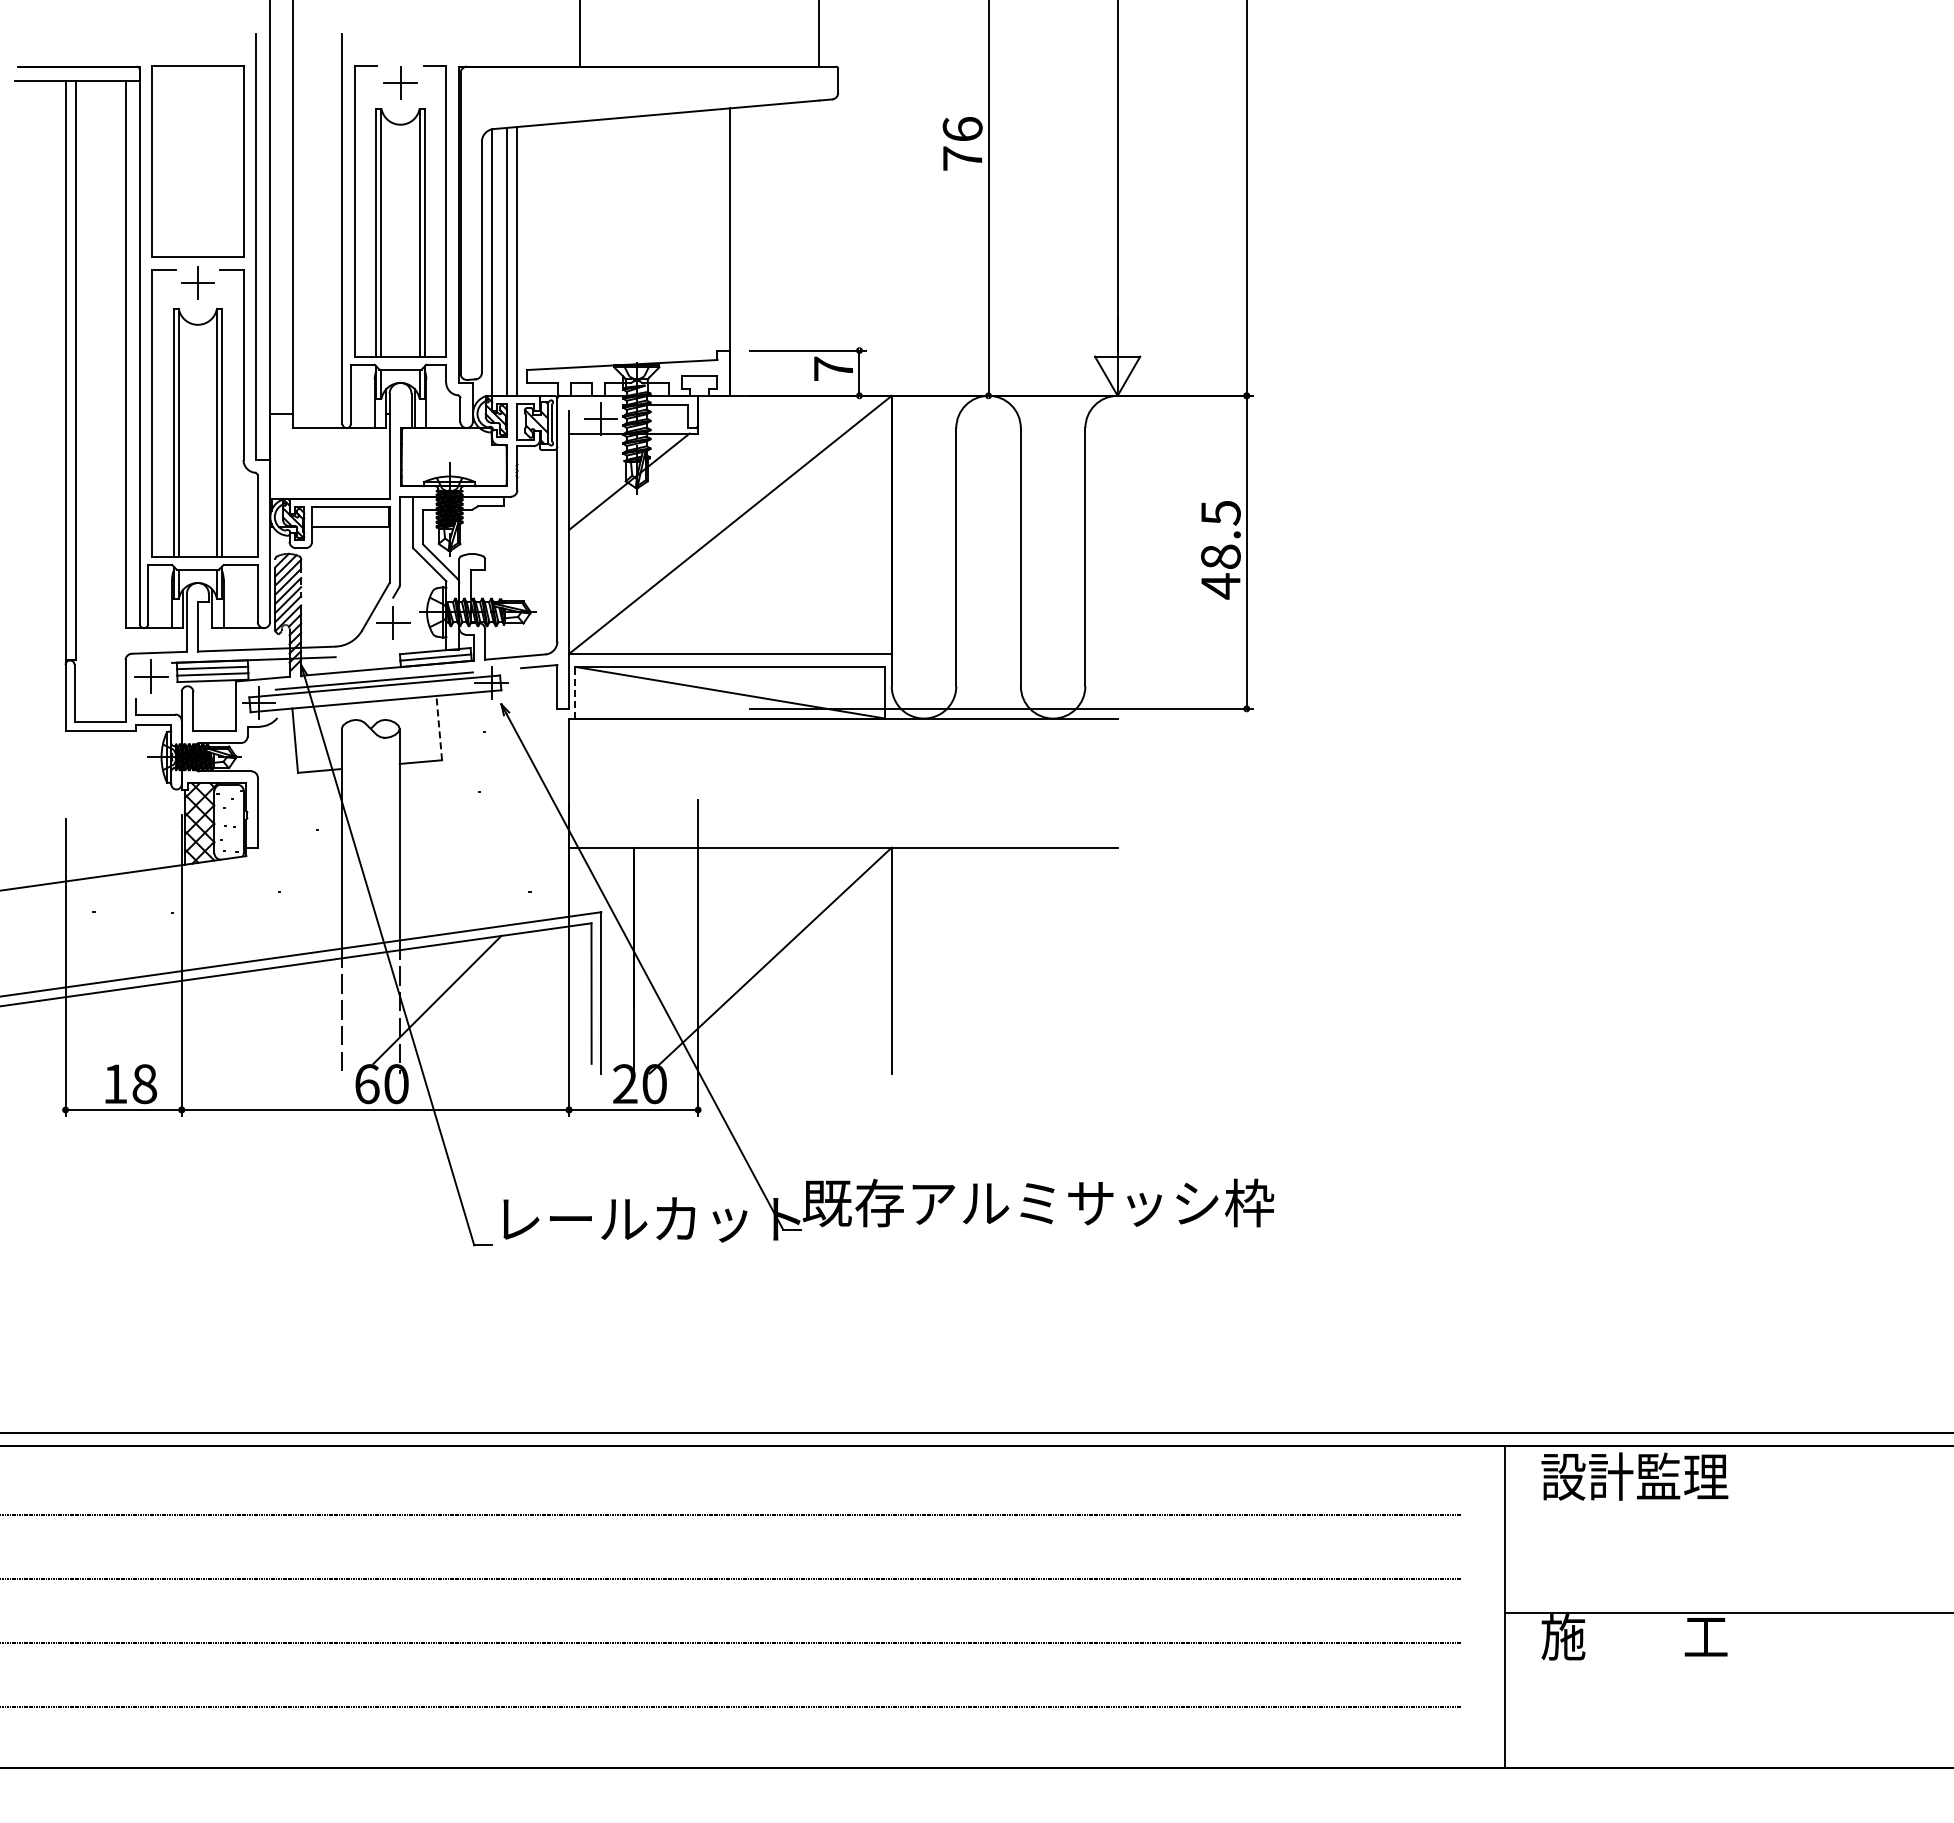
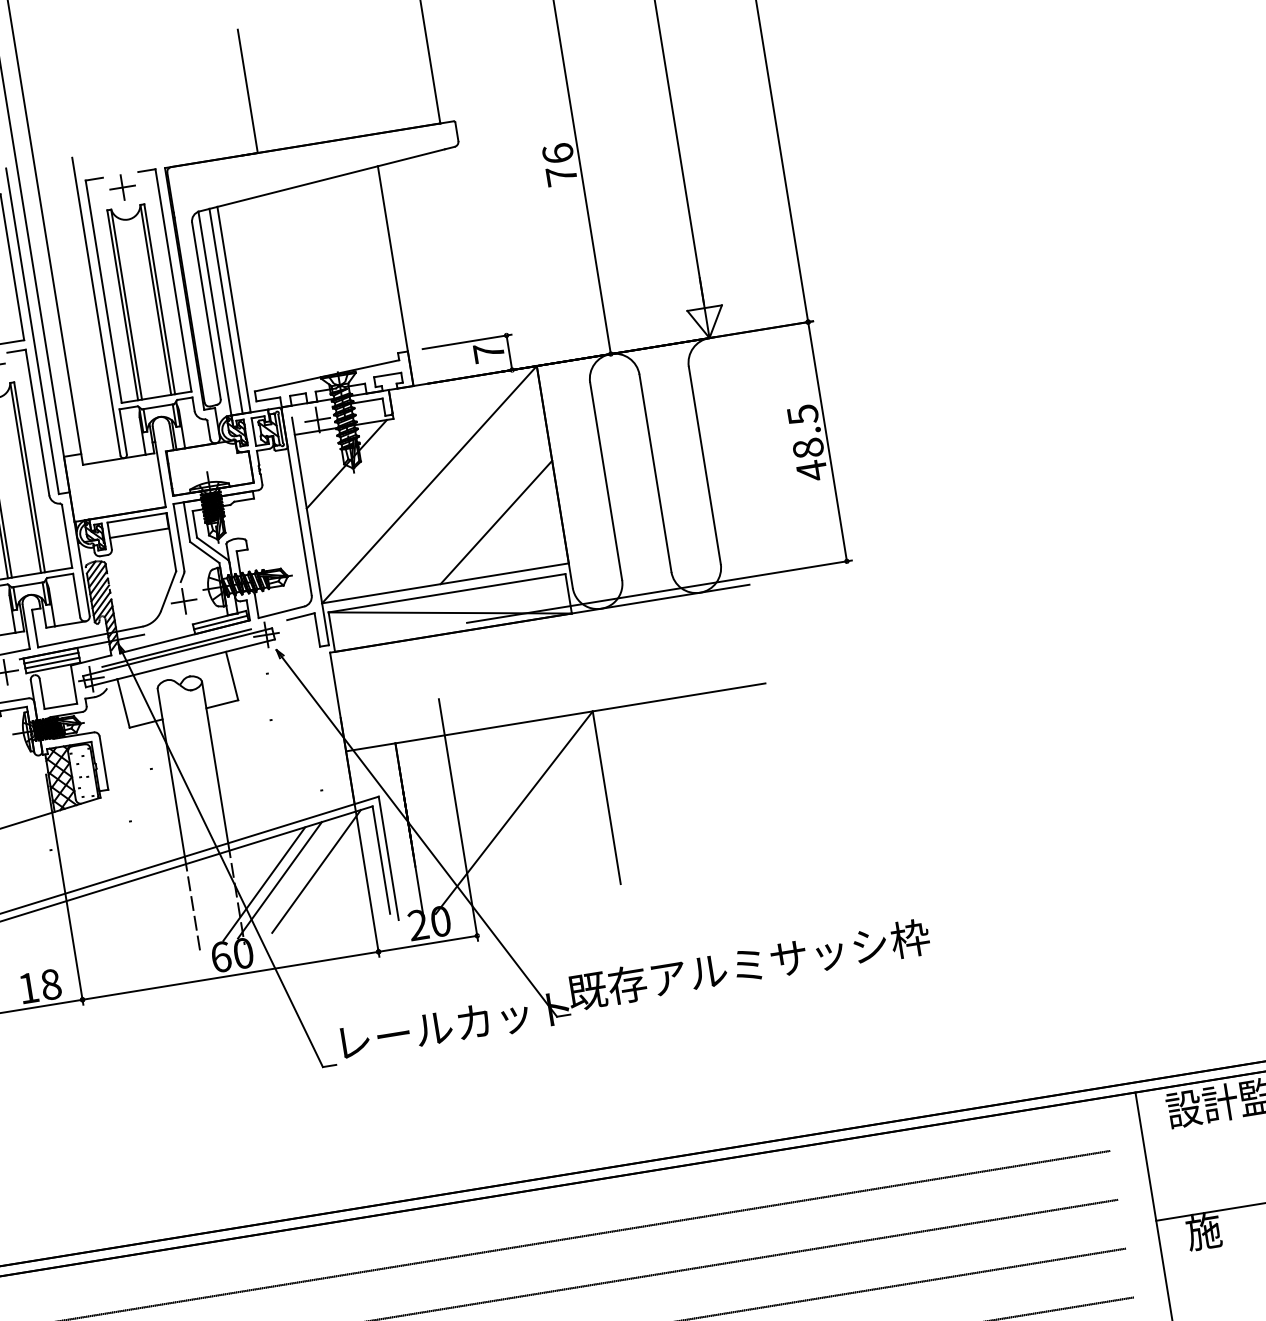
line: (807, 586) -> (496, 522), added
line: (575, 692) -> (331, 631), dashed -> solid
line: (439, 727) -> (232, 675), dashed -> solid
line: (506, 994) -> (316, 871), added
line: (457, 997) -> (279, 879), added

